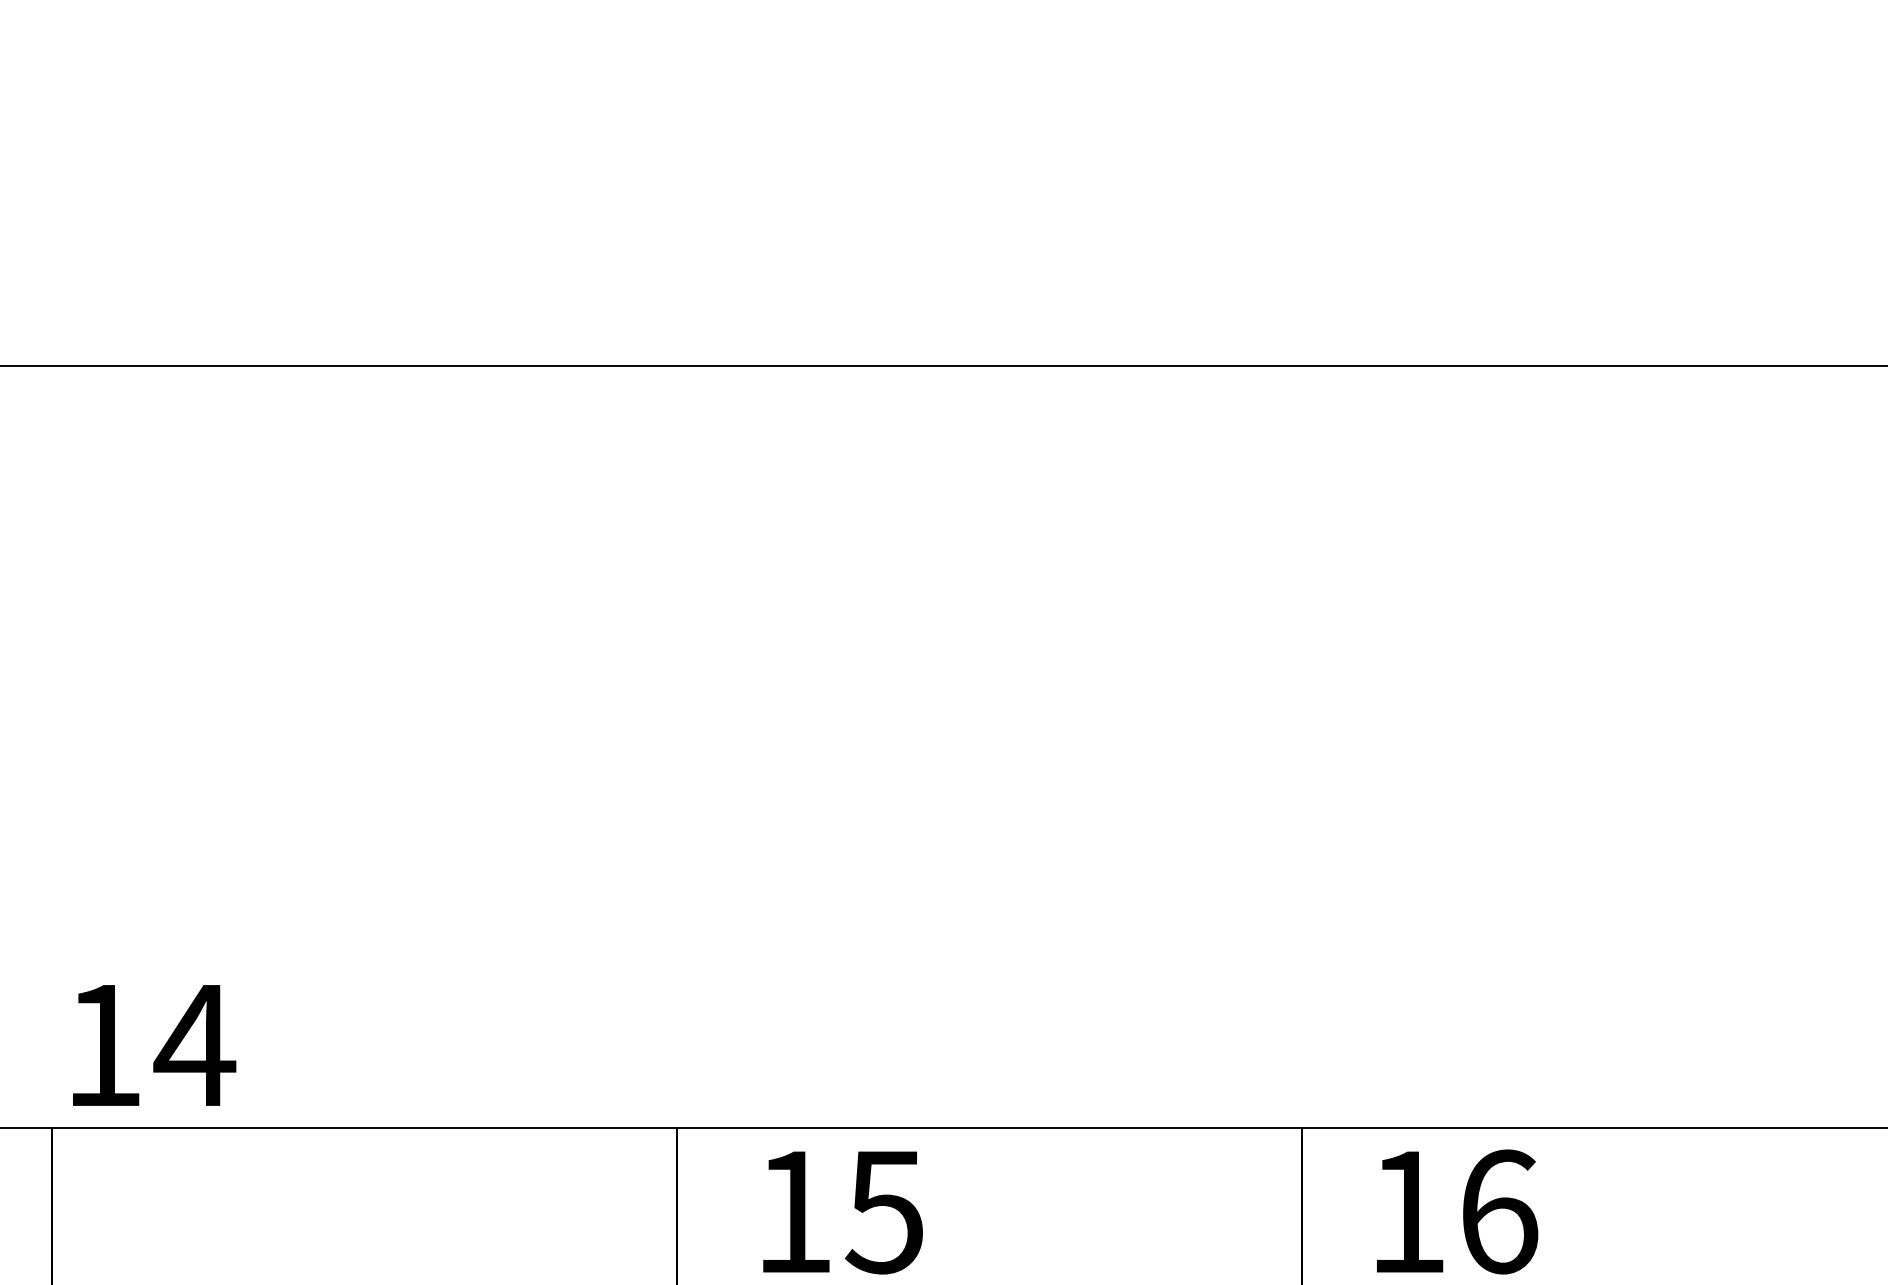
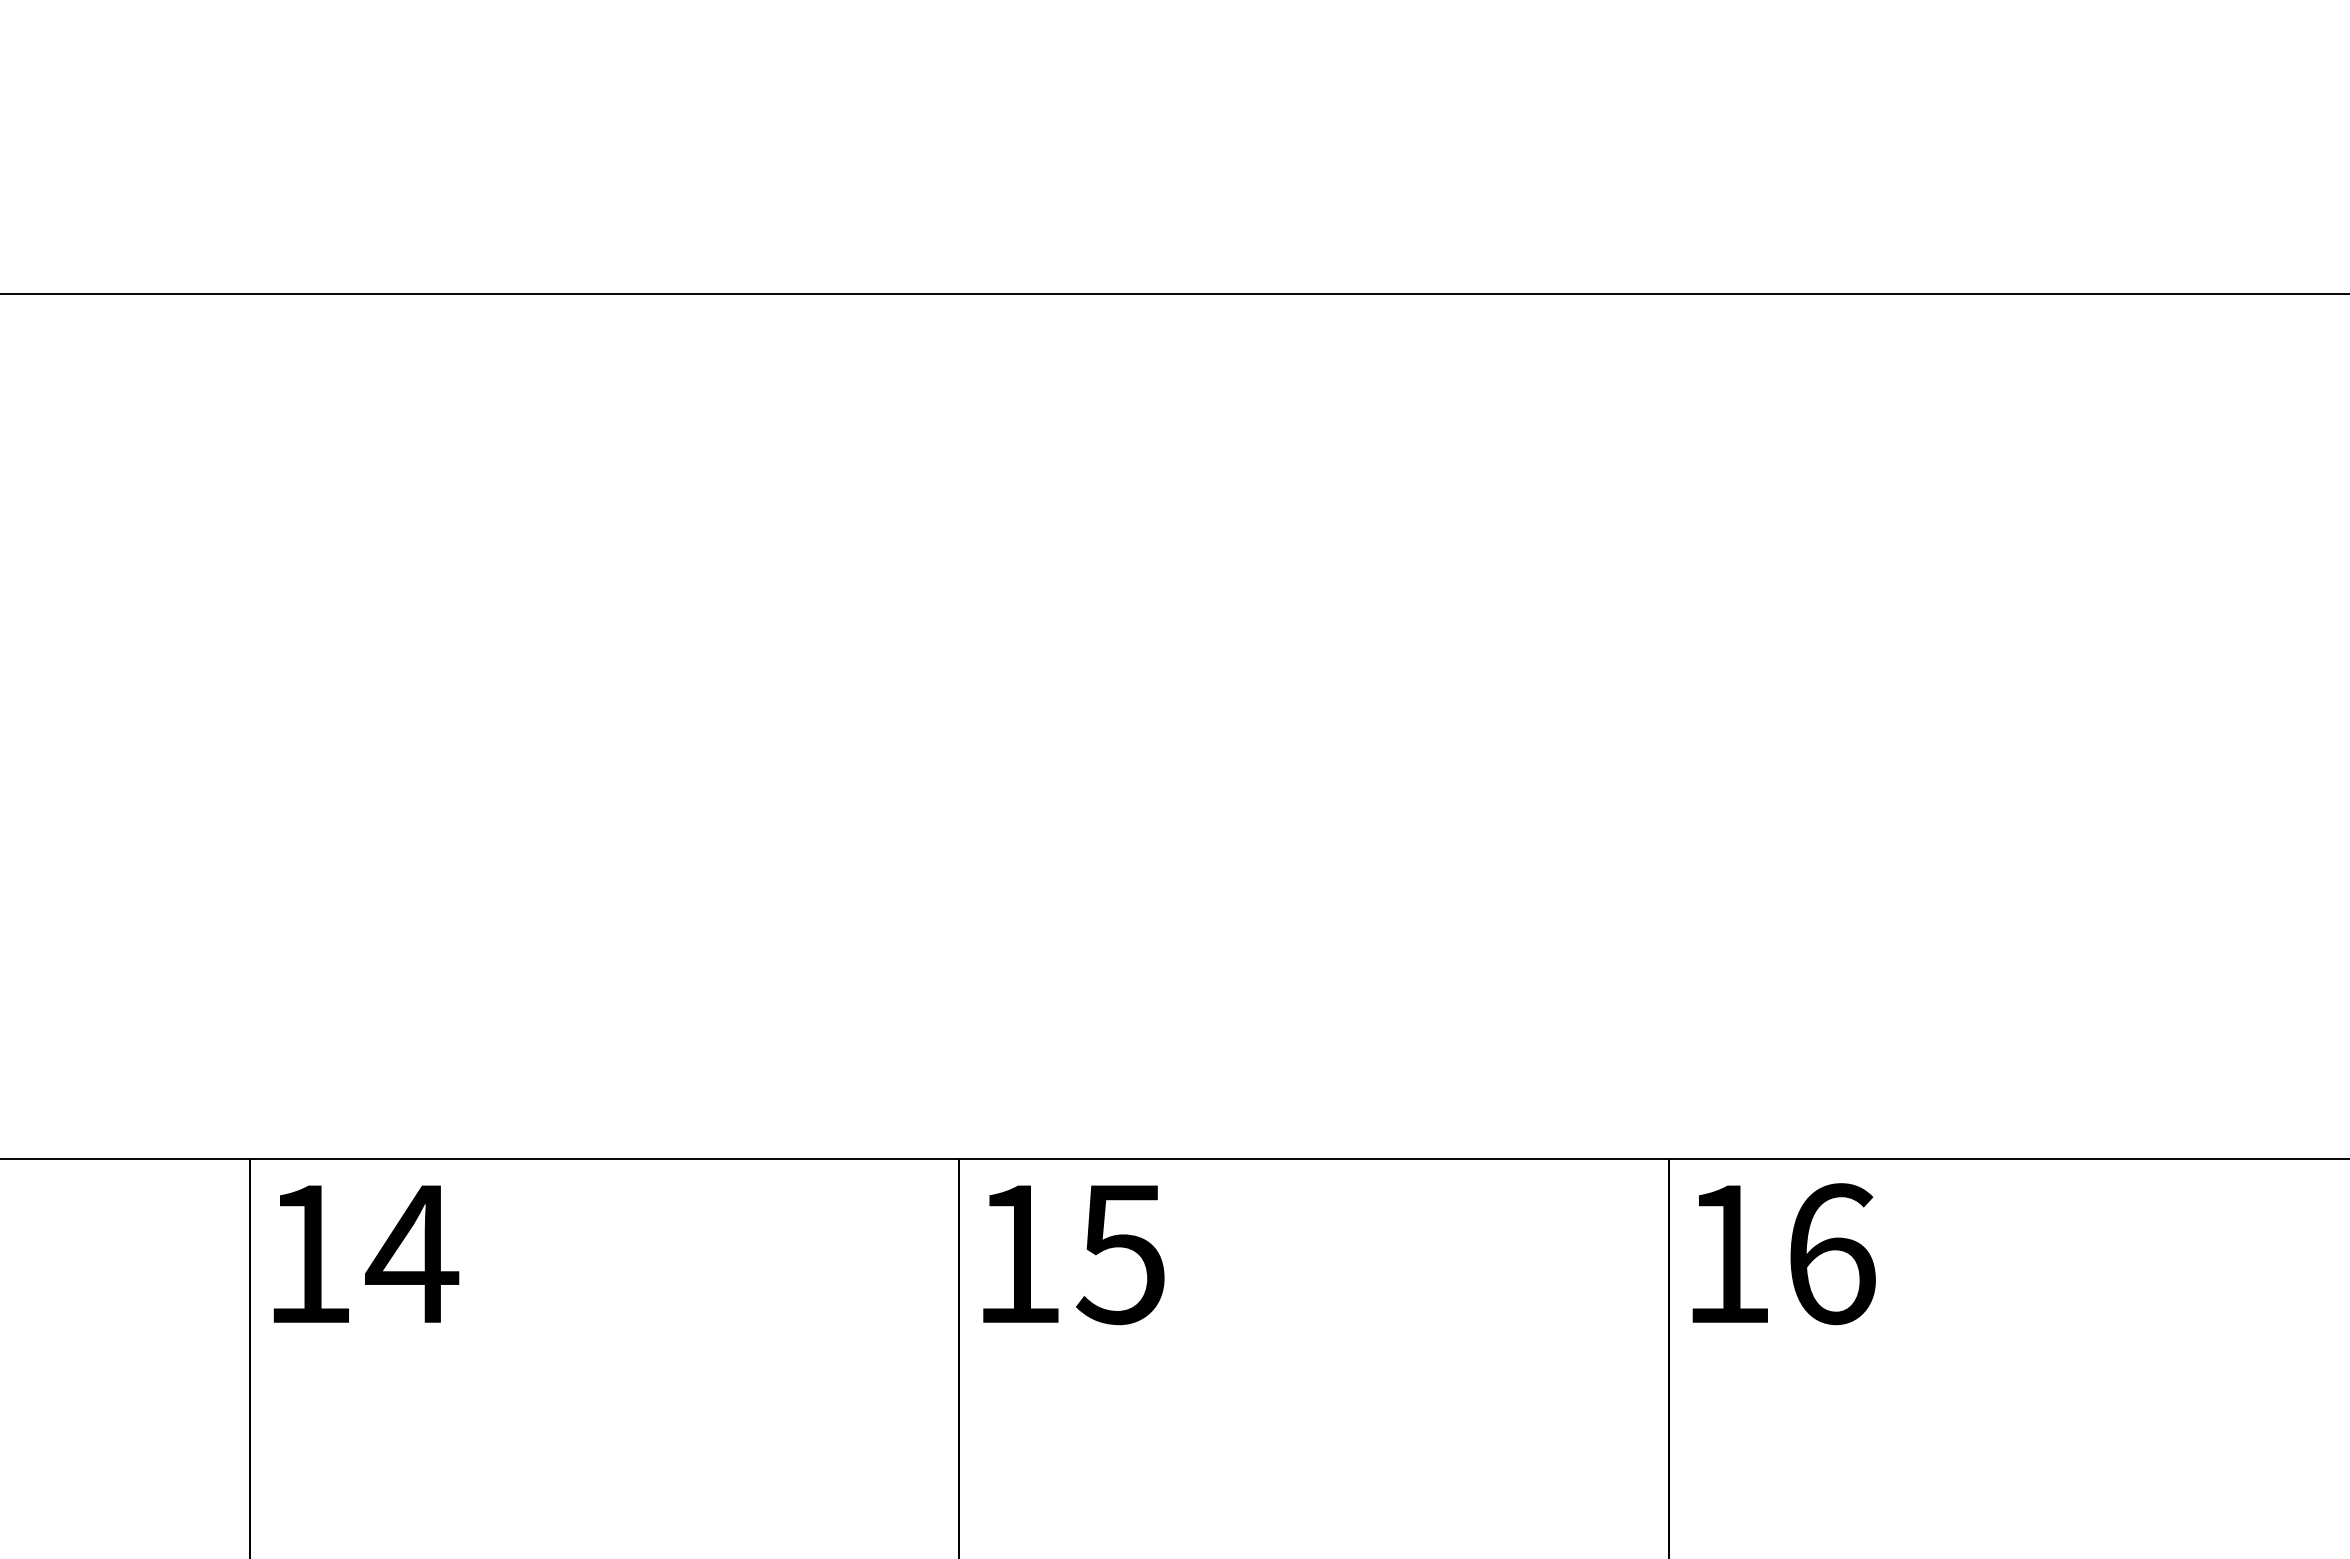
text: (154, 1044) -> (366, 1253), moved
text: (1456, 1212) -> (1783, 1254), moved
text: (842, 1213) -> (1073, 1255), moved

